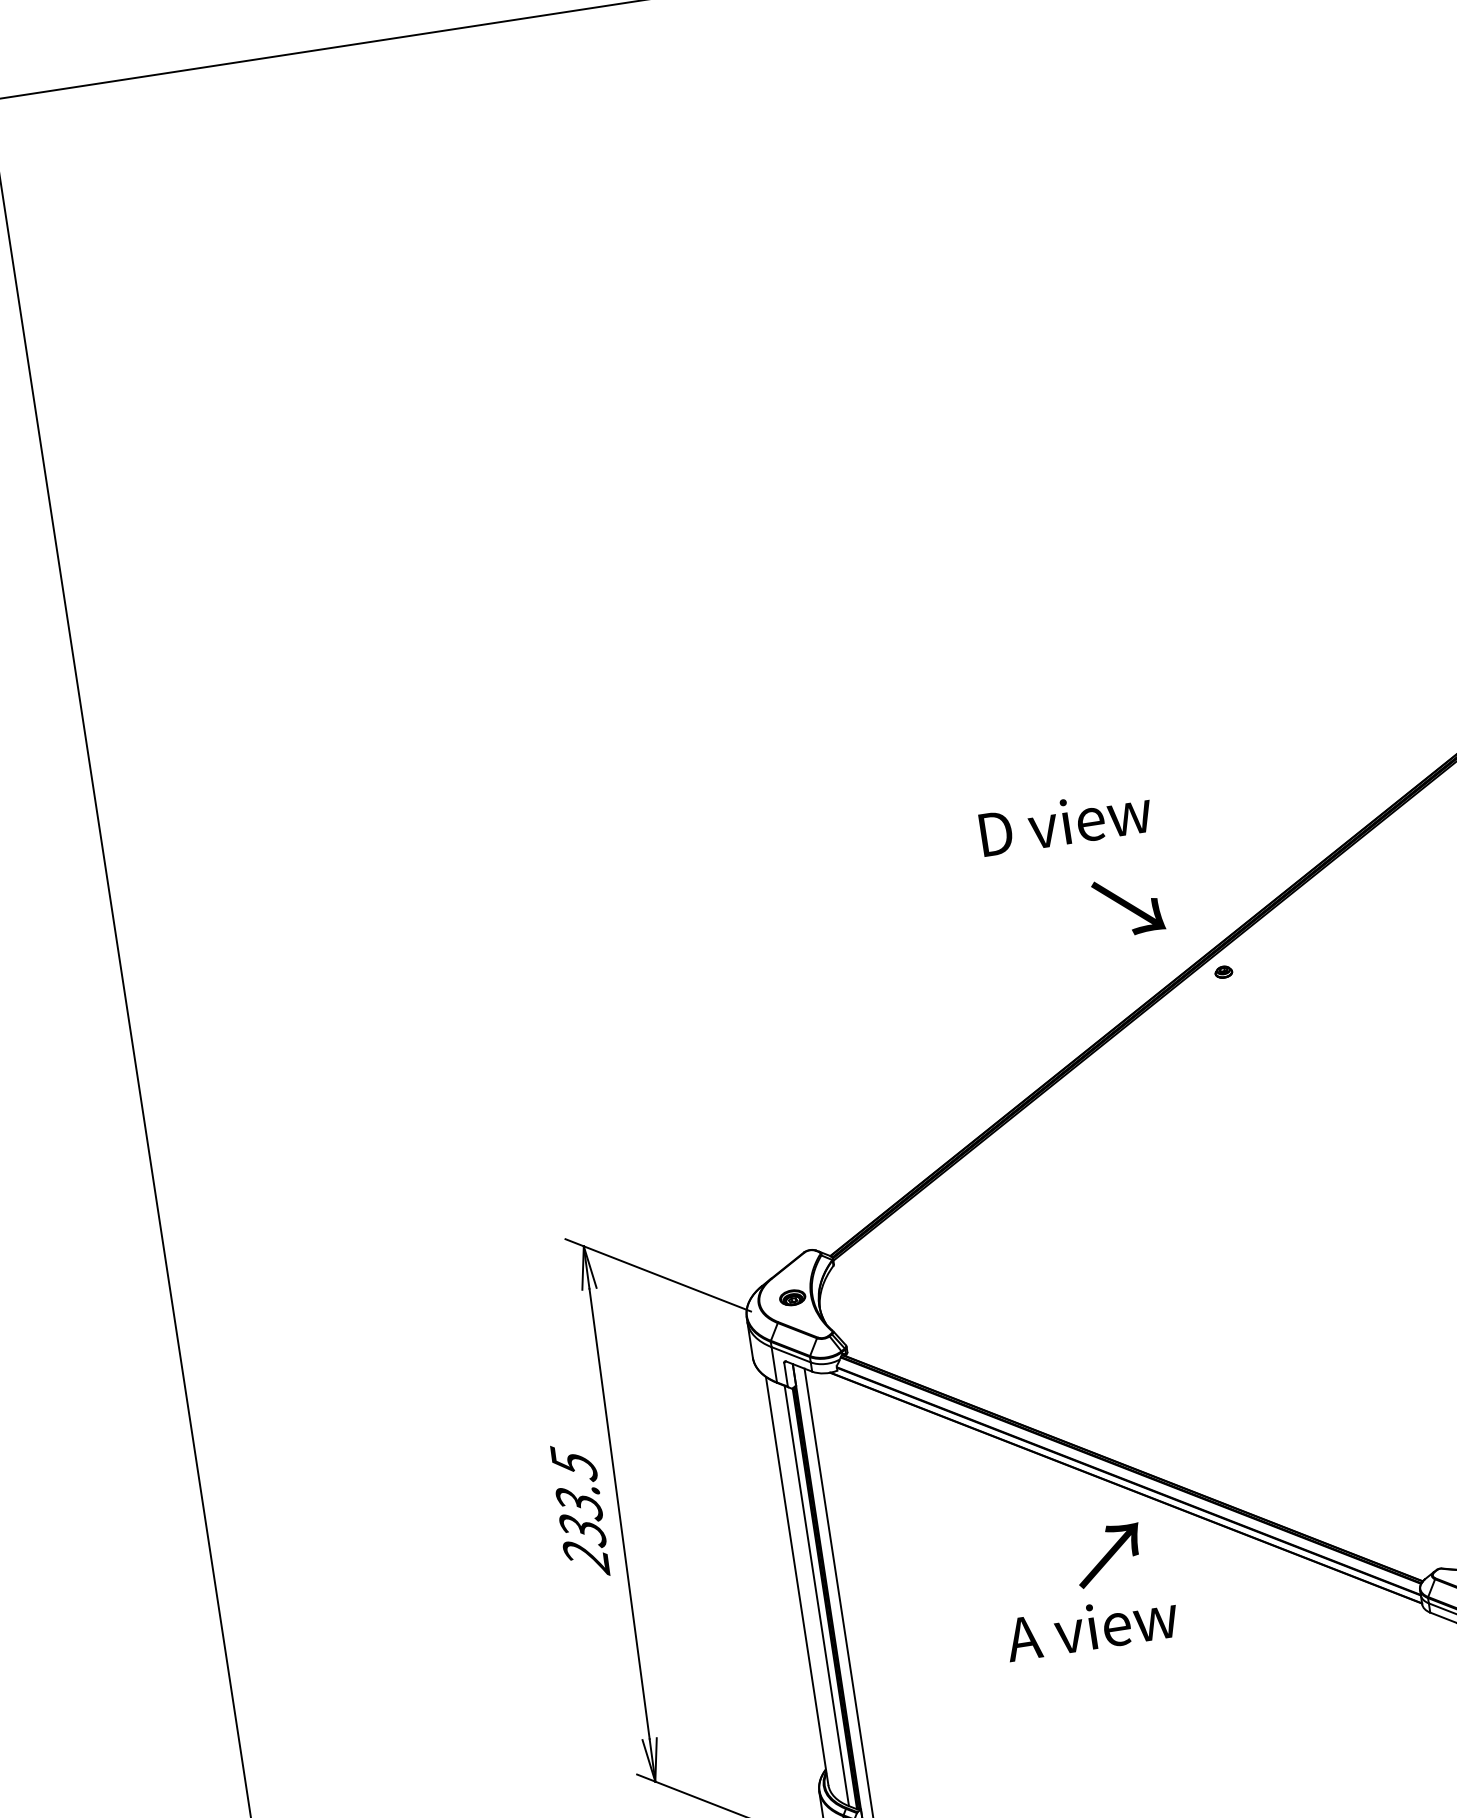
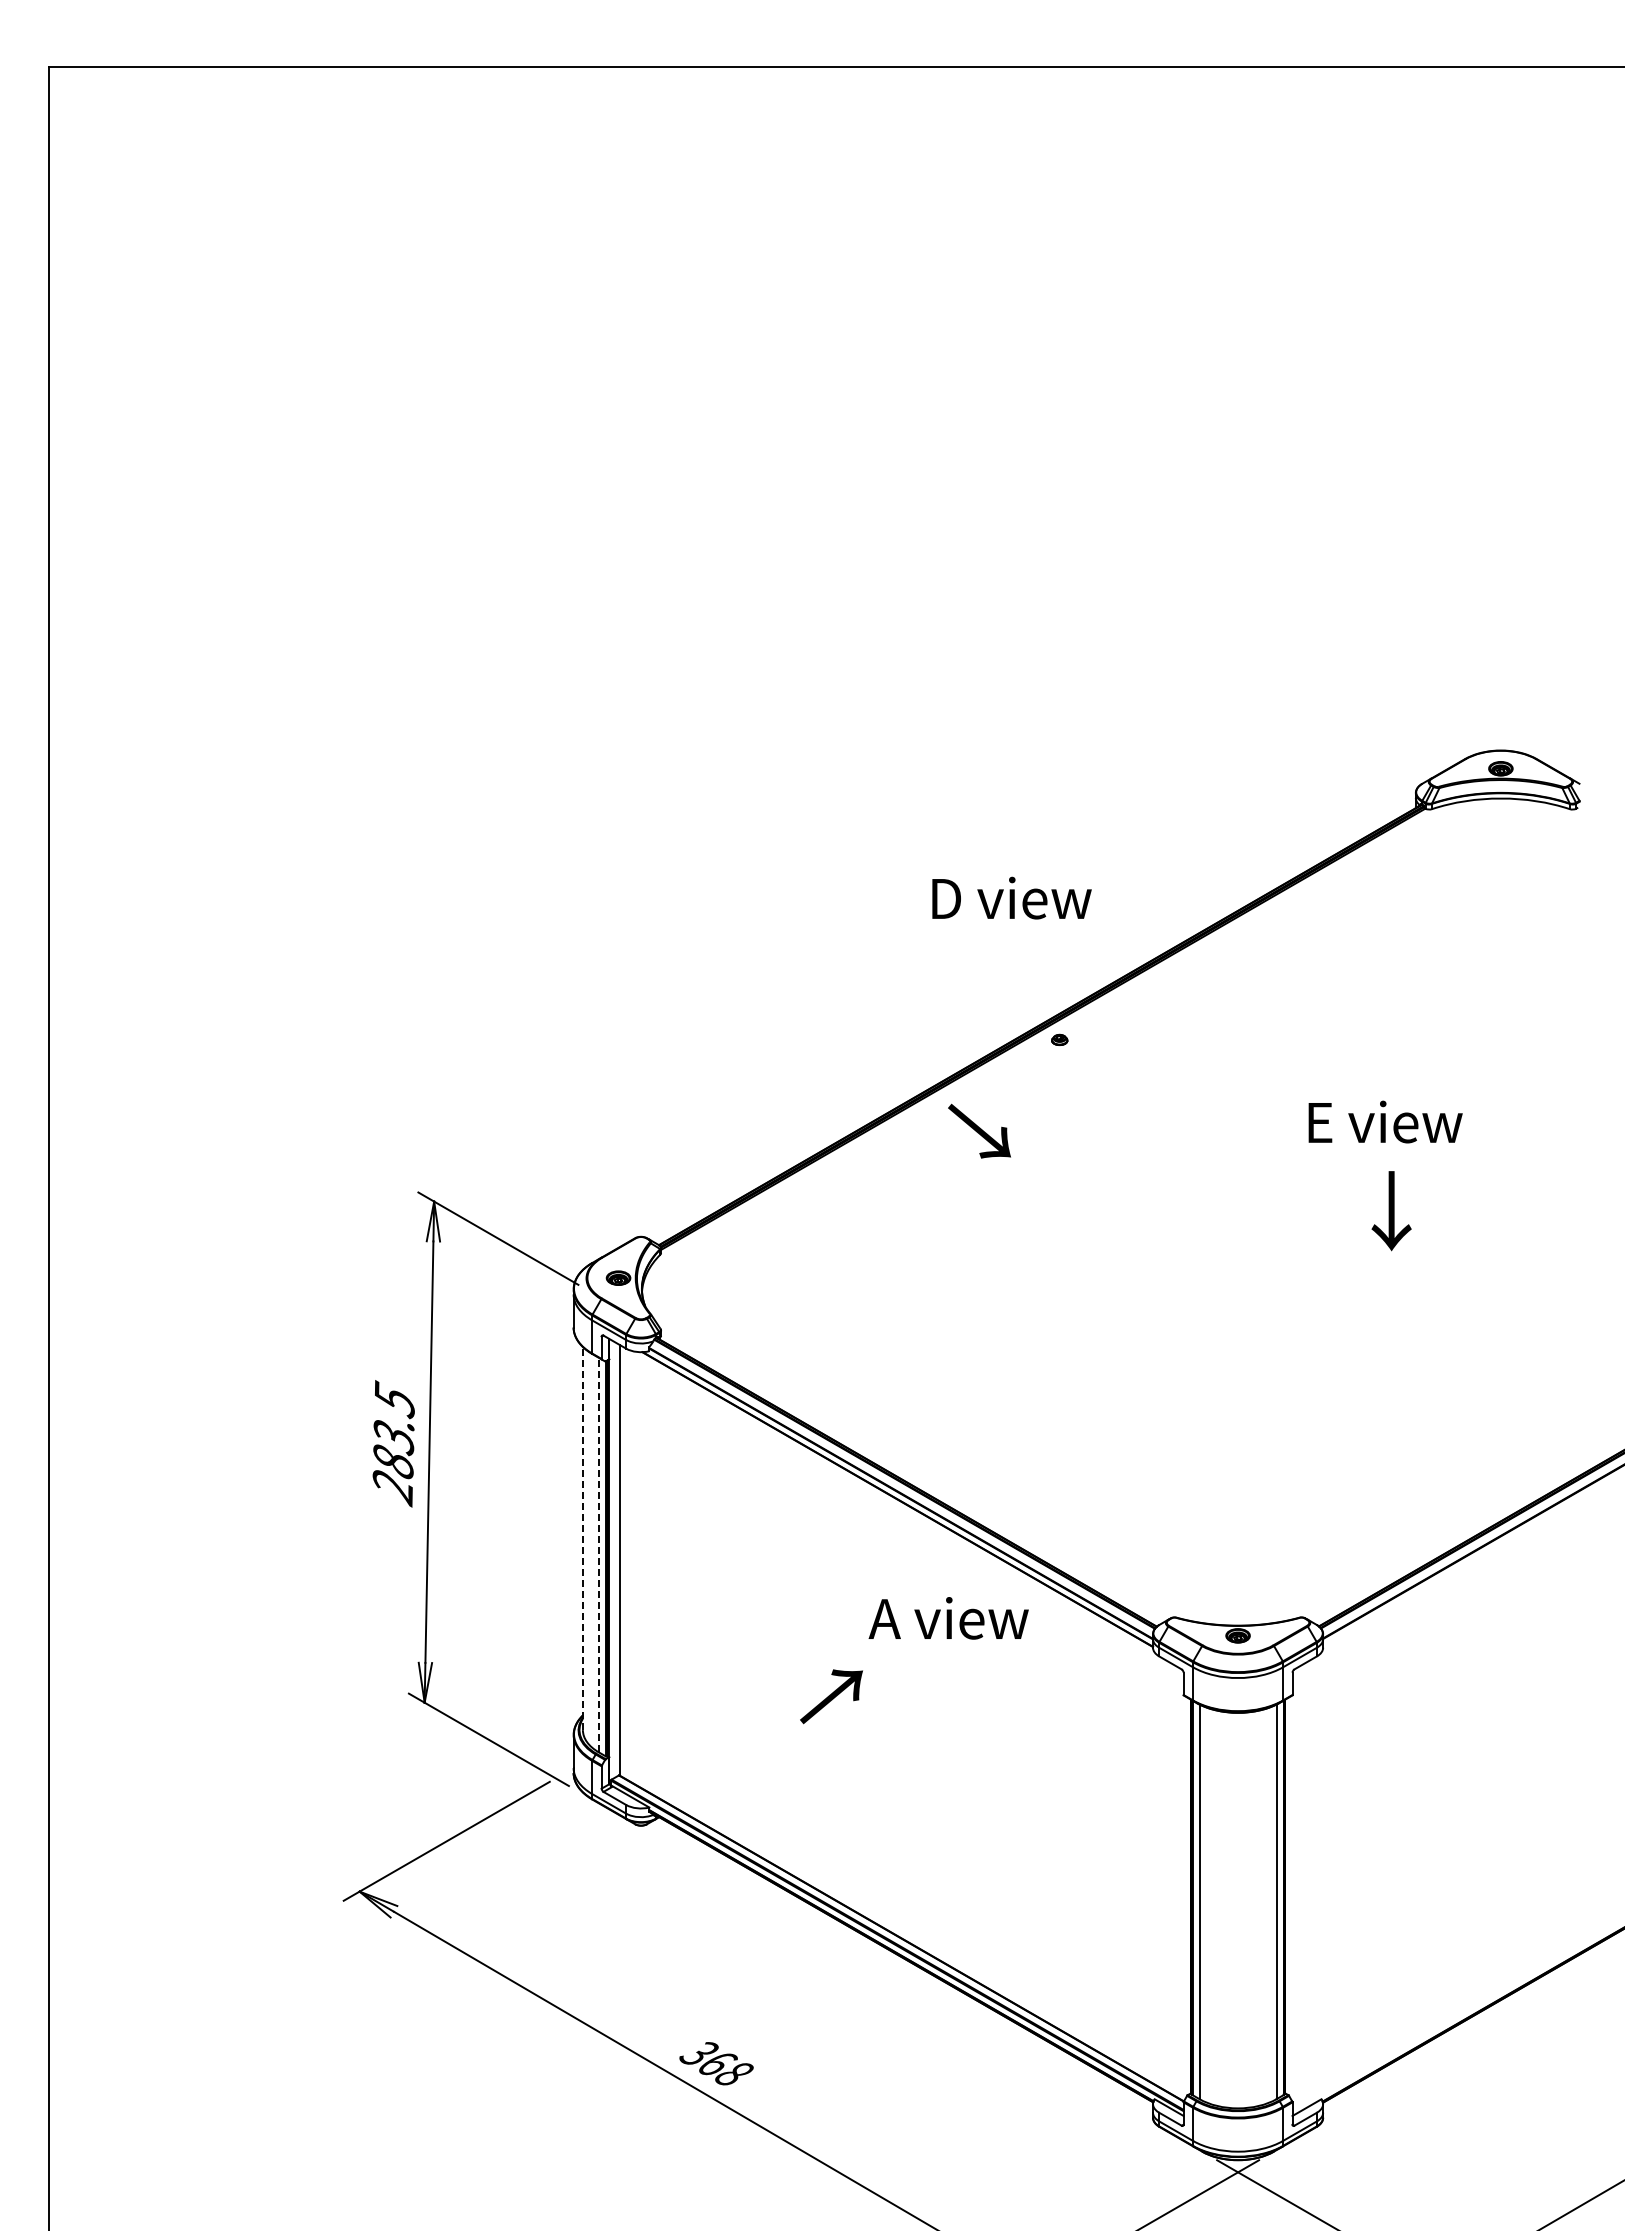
text: (1065, 821) -> (1011, 897), moved
text: (1128, 905) -> (979, 1130), moved
text: (582, 1530) -> (393, 1462), 233.5 -> 283.5
text: (1108, 1555) -> (831, 1696), moved
line: (796, 1580) -> (582, 1538), solid -> dashed
line: (816, 1595) -> (598, 1554), solid -> dashed
text: (1091, 1627) -> (948, 1618), moved

